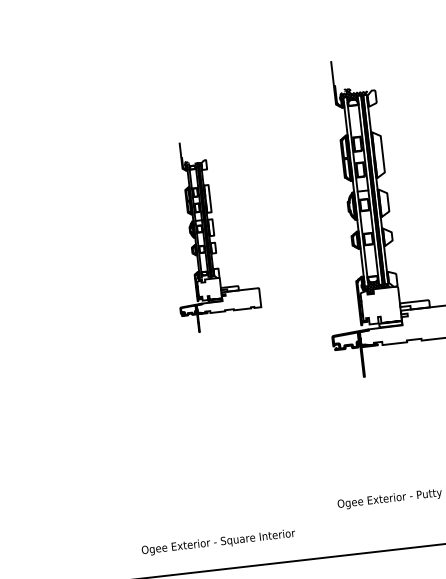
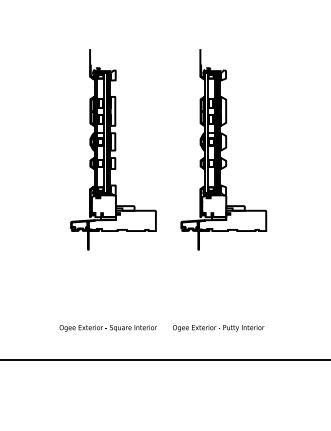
part: (212, 234) -> (113, 149), size x1.67
text: (217, 543) -> (107, 328), moved

